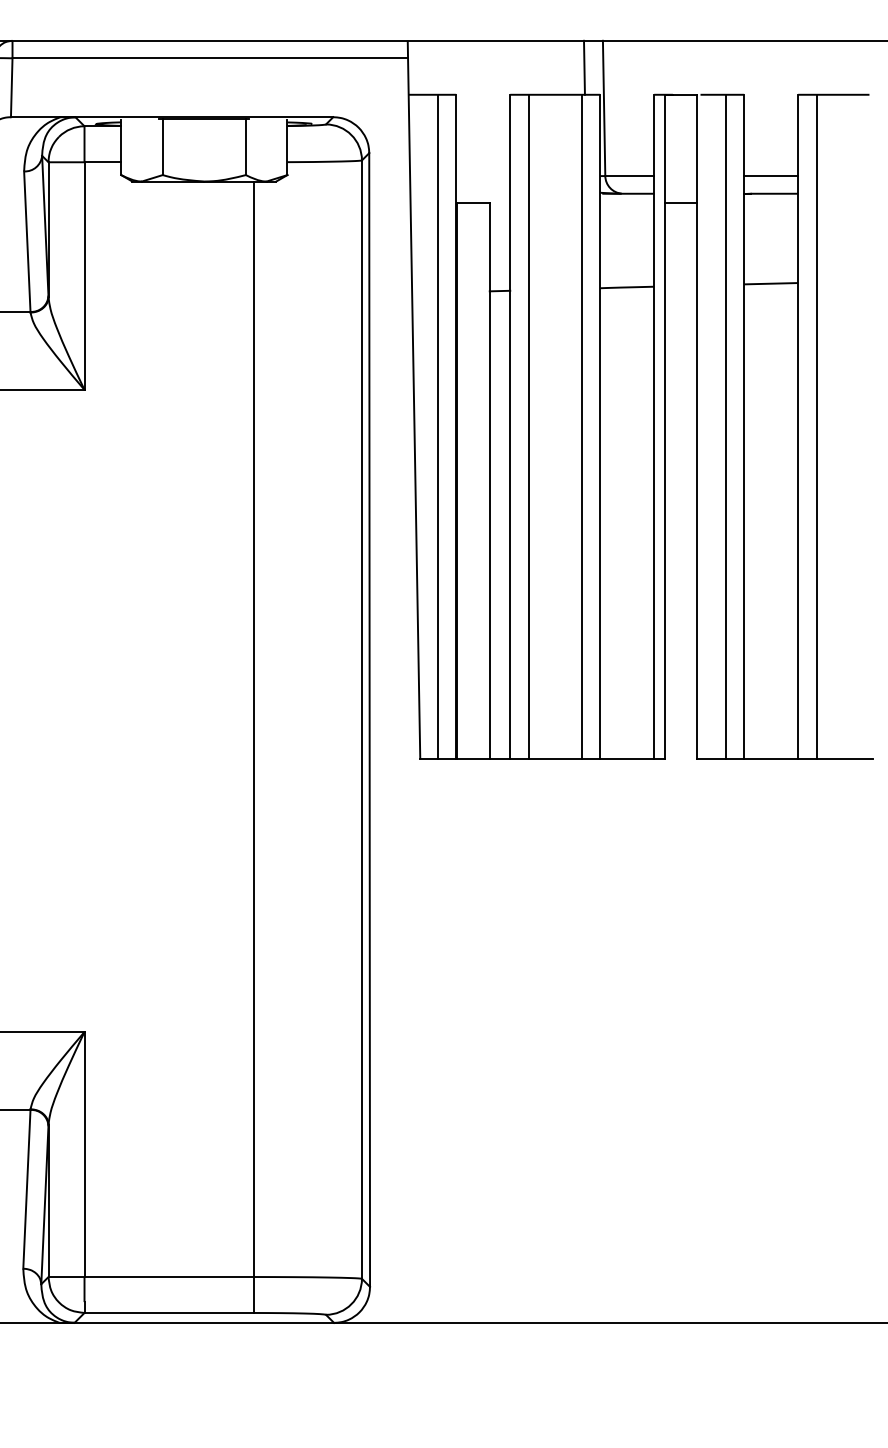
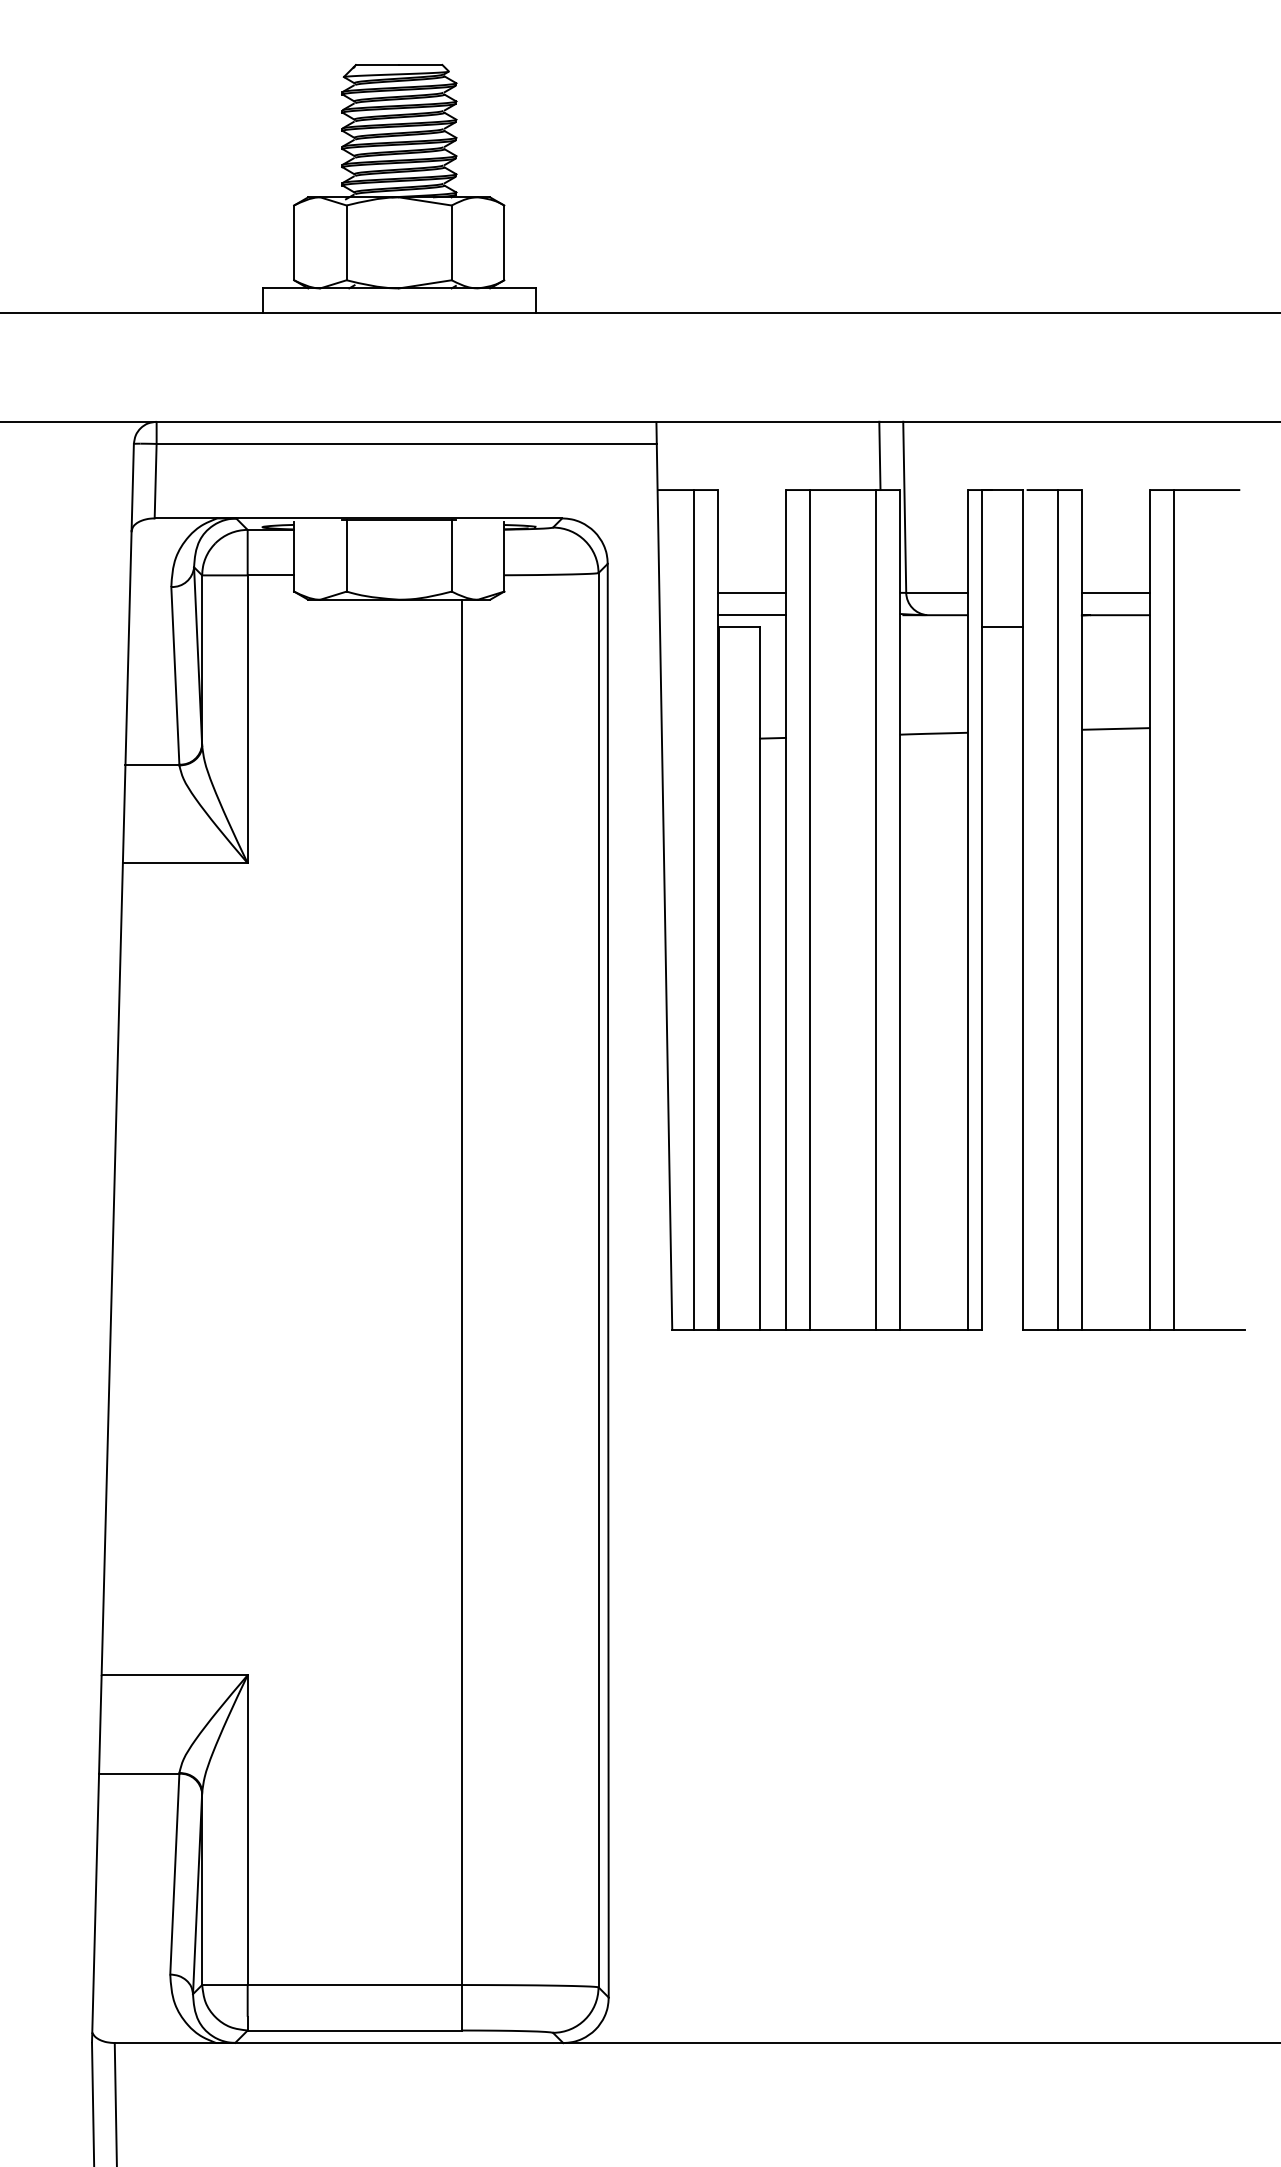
line: (482, 175) -> (751, 592), added
line: (482, 193) -> (751, 615), added

